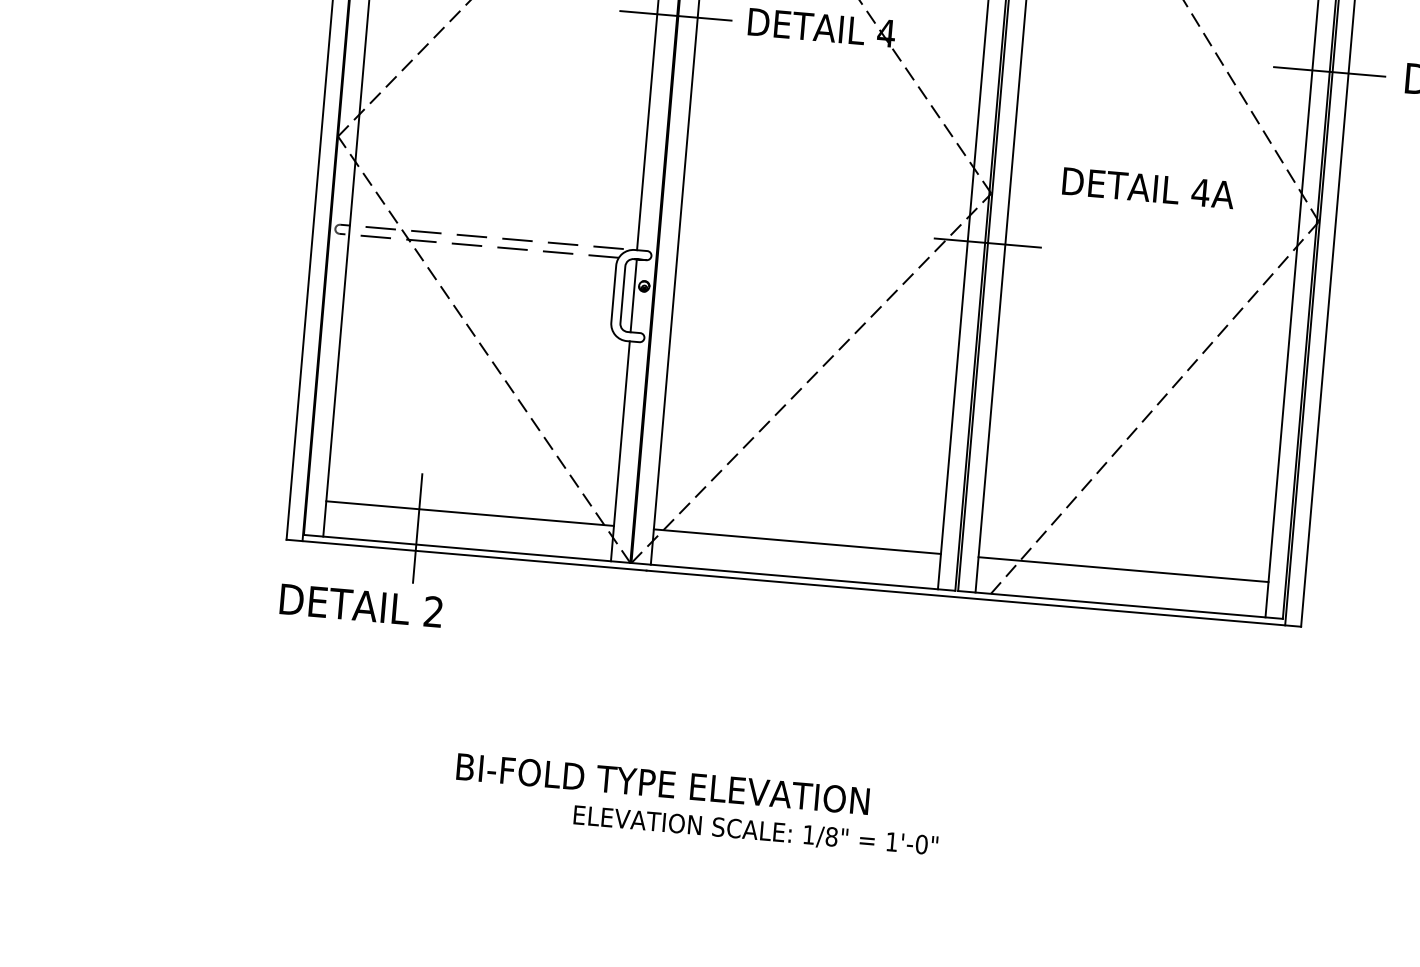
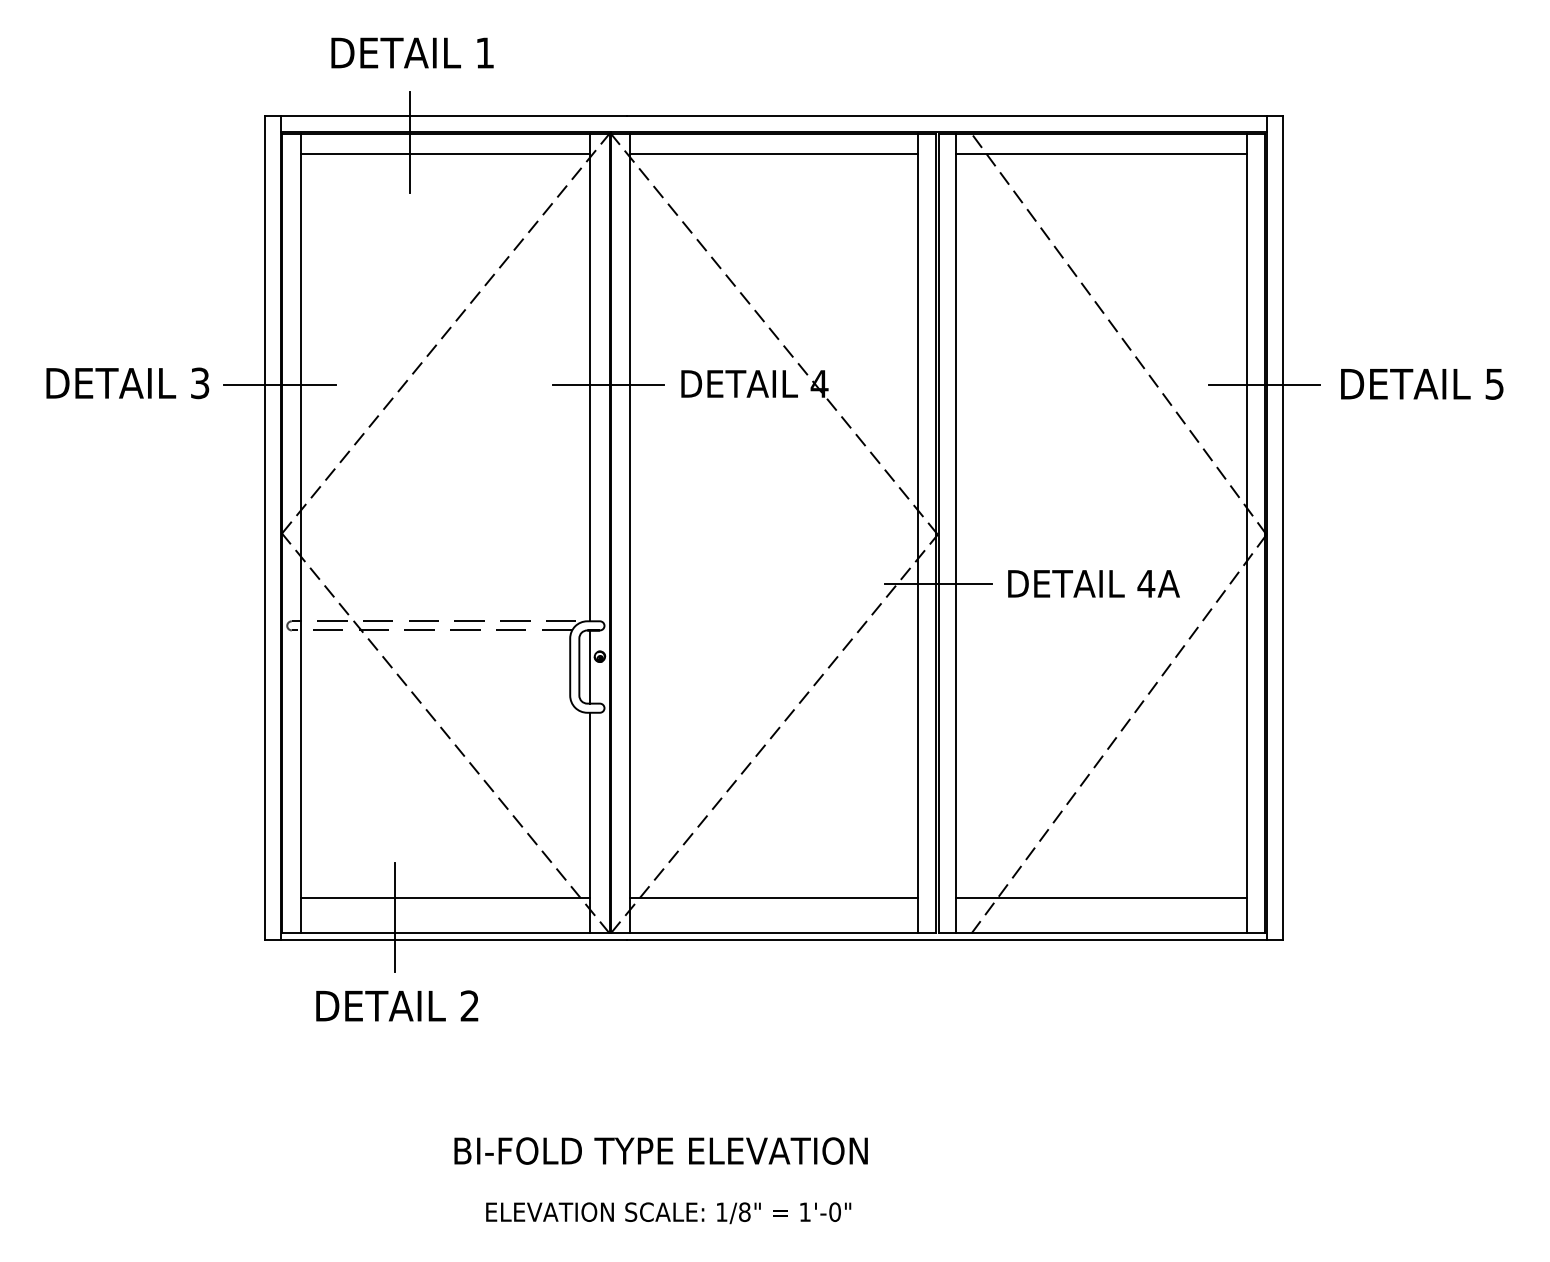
text: (1148, 187) -> (1093, 583), moved
text: (361, 605) -> (397, 1005), moved
text: (755, 831) -> (668, 1213), moved

